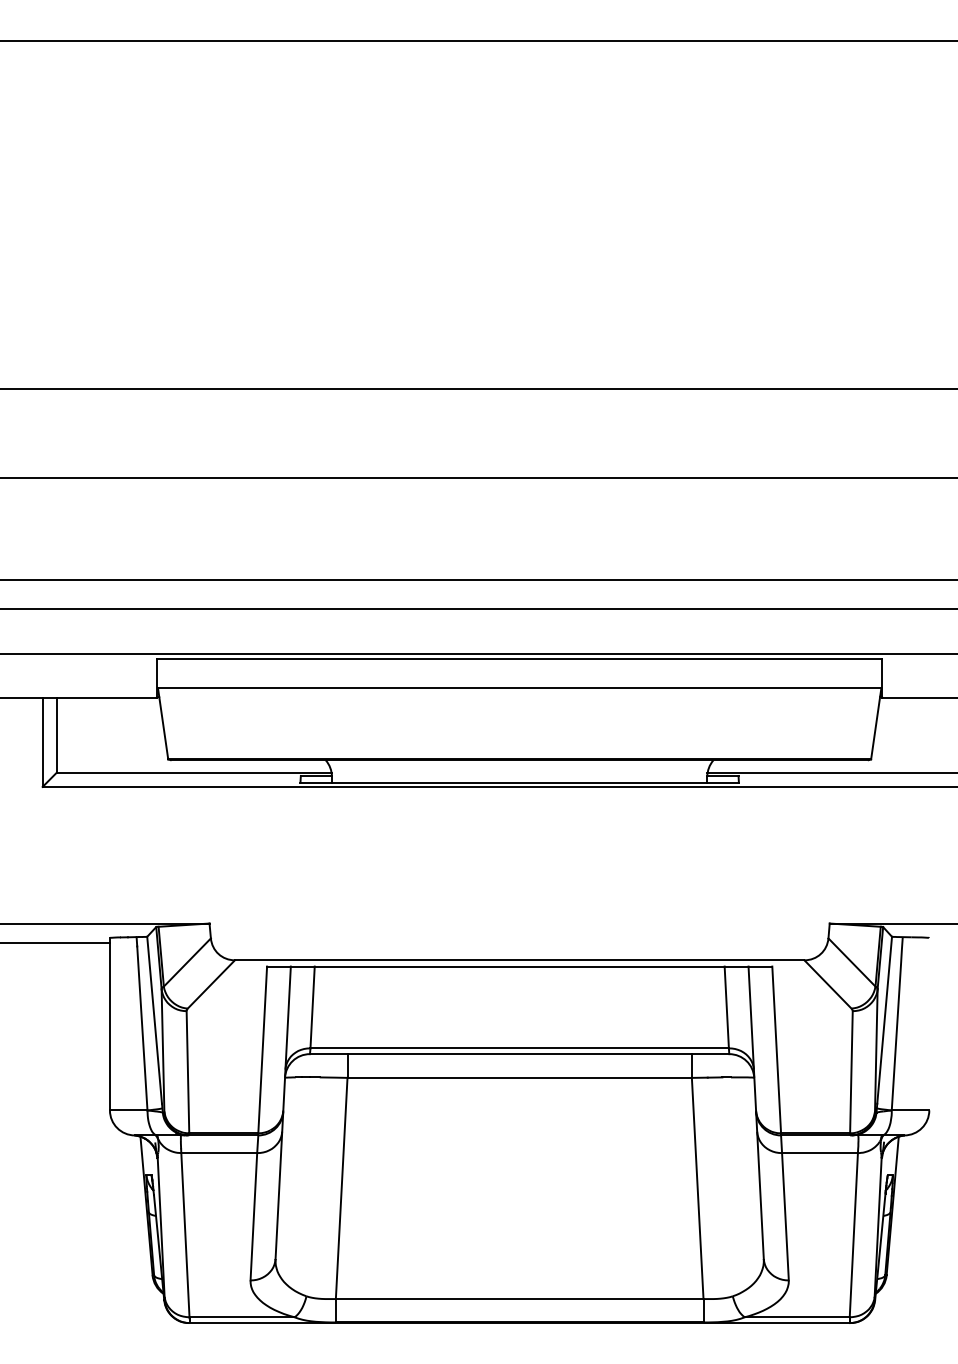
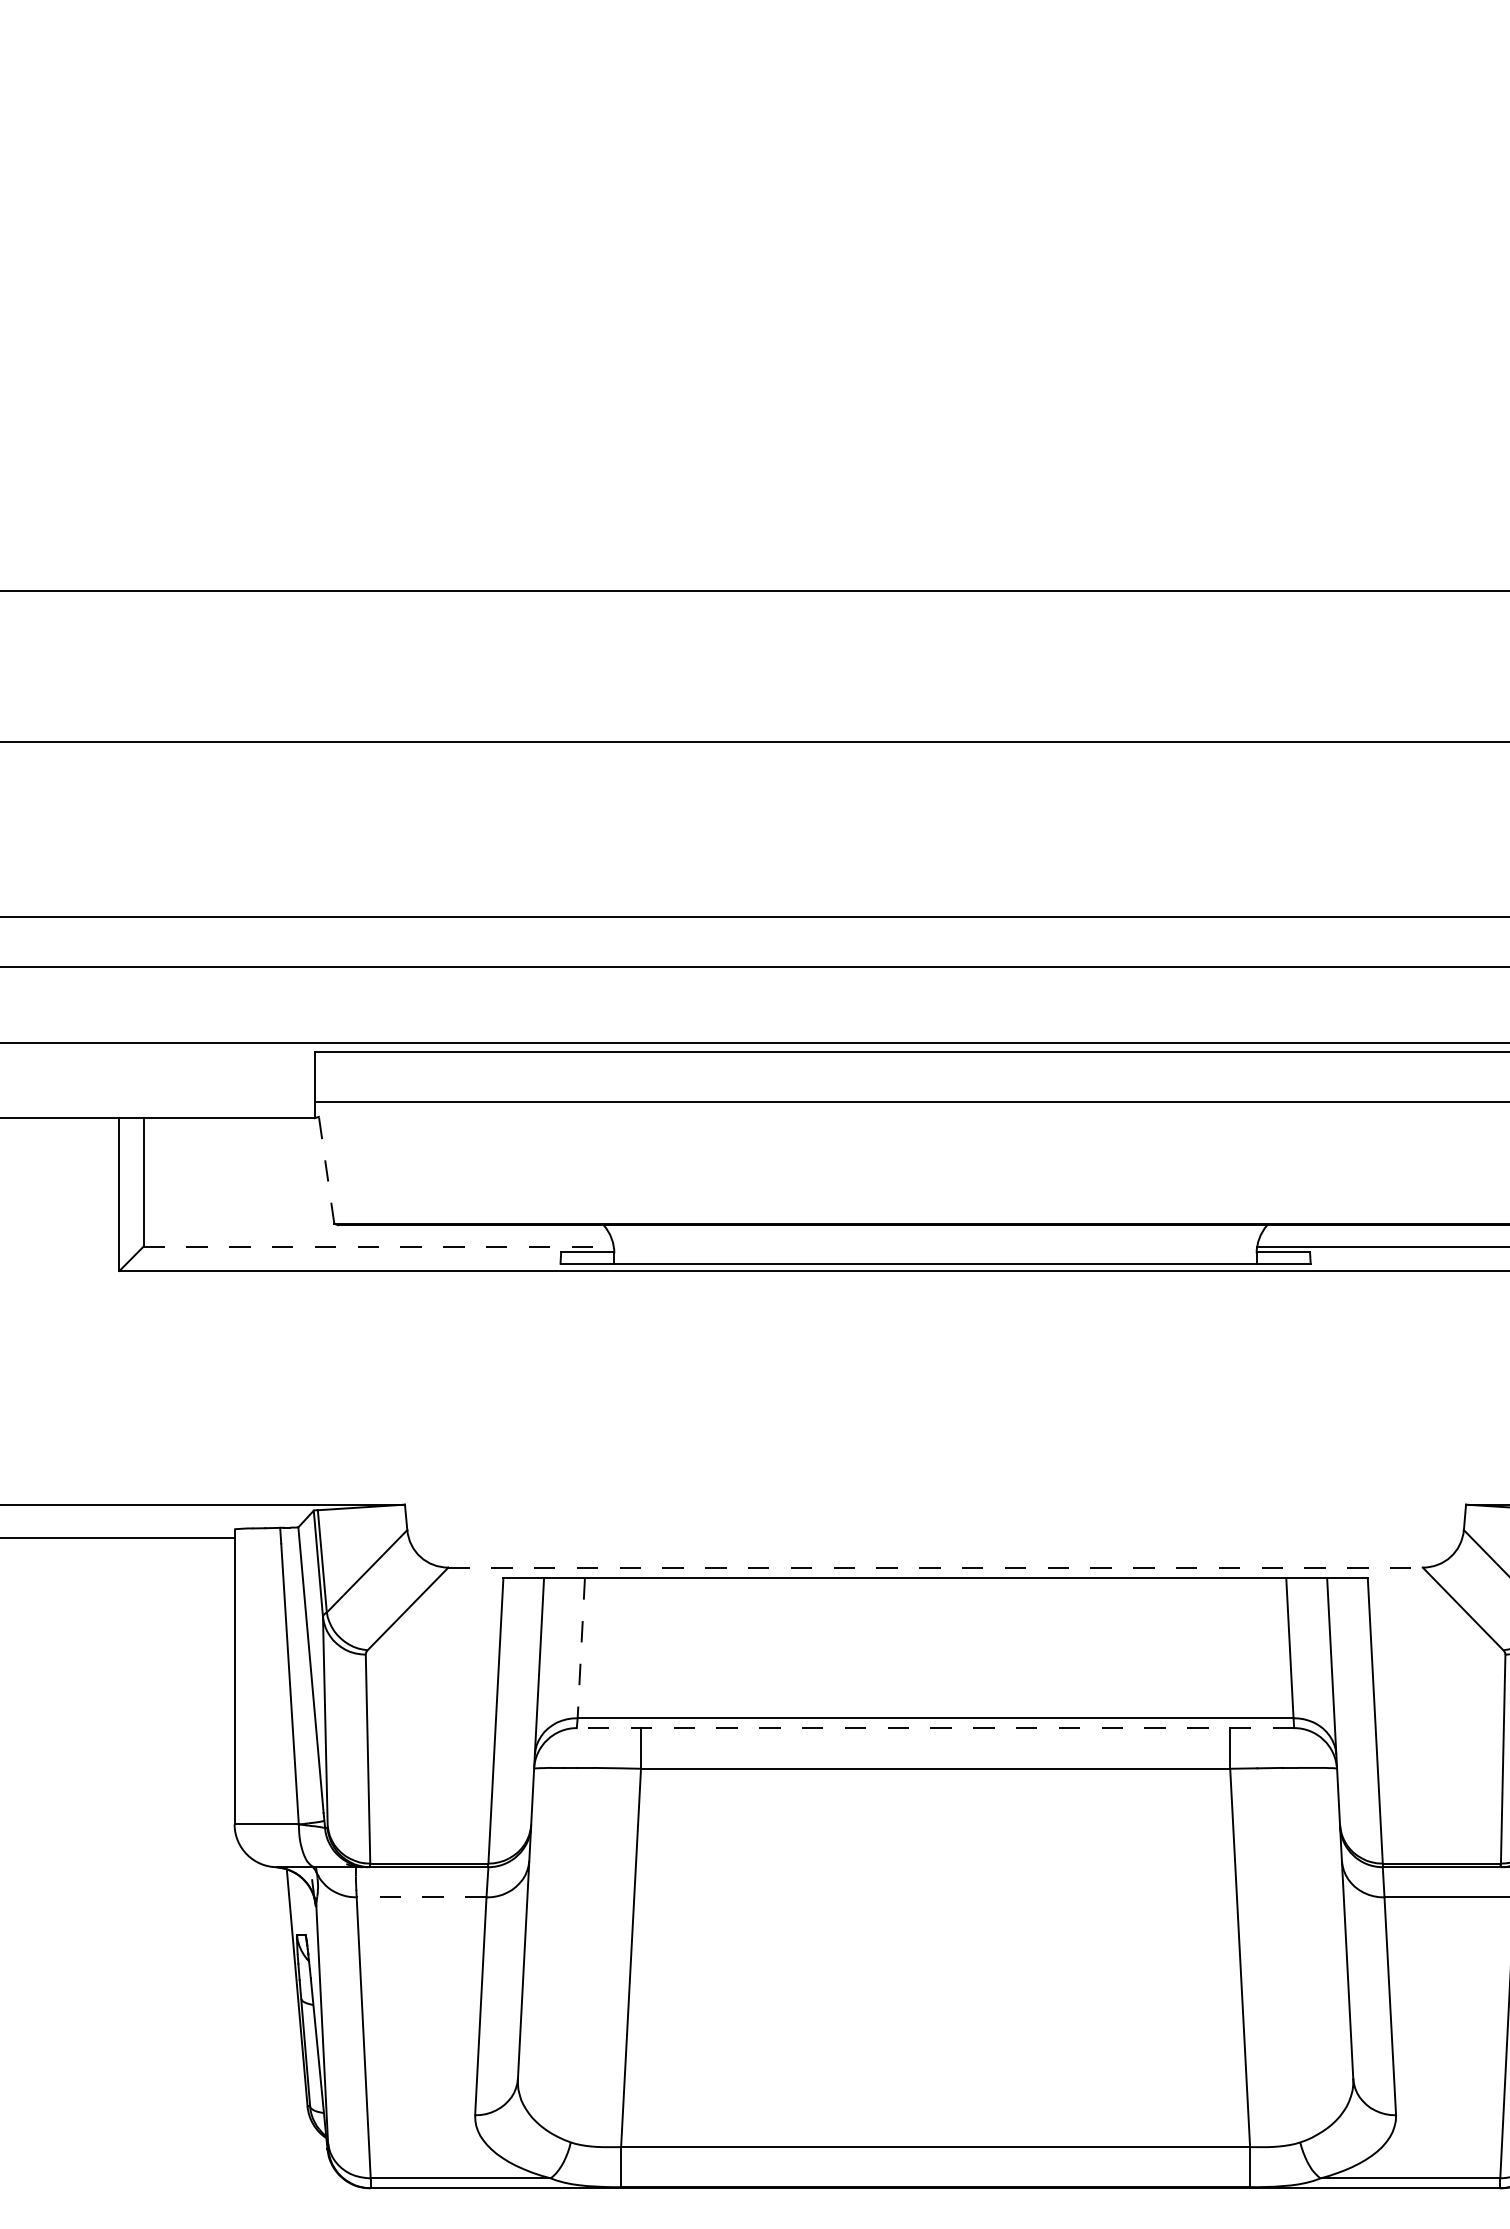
line: (163, 723) -> (326, 1162), solid -> dashed
line: (194, 772) -> (379, 1246), solid -> dashed
line: (519, 960) -> (935, 1567), solid -> dashed
line: (312, 1007) -> (581, 1648), solid -> dashed
line: (519, 1054) -> (935, 1728), solid -> dashed
line: (219, 1153) -> (422, 1898), solid -> dashed

